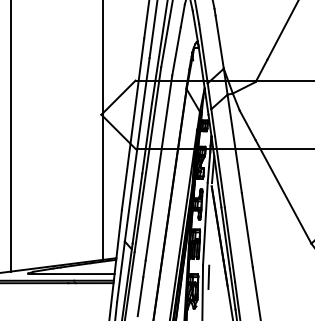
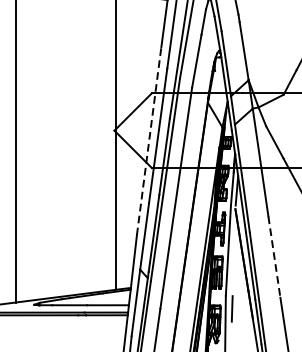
line: (133, 124) -> (149, 141), solid -> dashed
line: (247, 230) -> (274, 257), solid -> dashed

